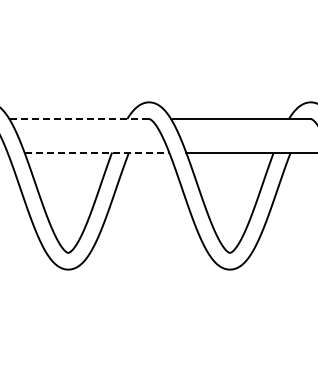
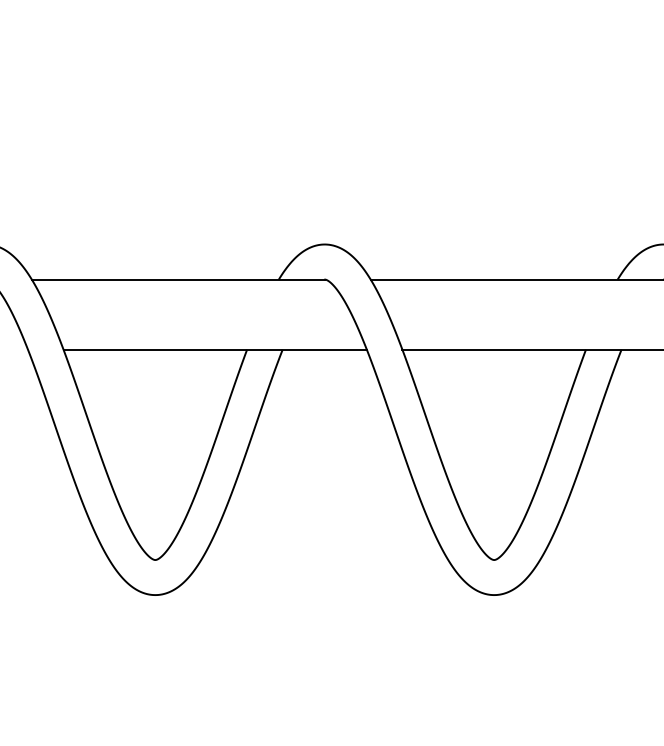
line: (79, 119) -> (178, 280), dashed -> solid
line: (97, 152) -> (216, 349), dashed -> solid

